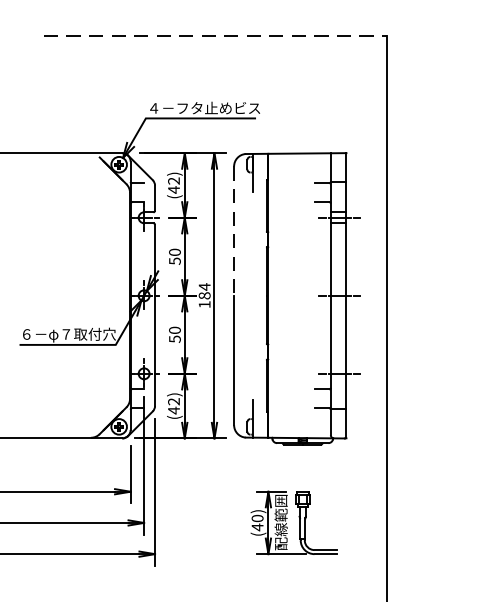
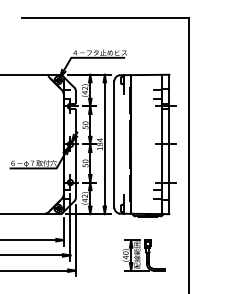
line: (215, 35) -> (105, 17), dashed -> solid
line: (234, 230) -> (114, 112), dashed -> solid

